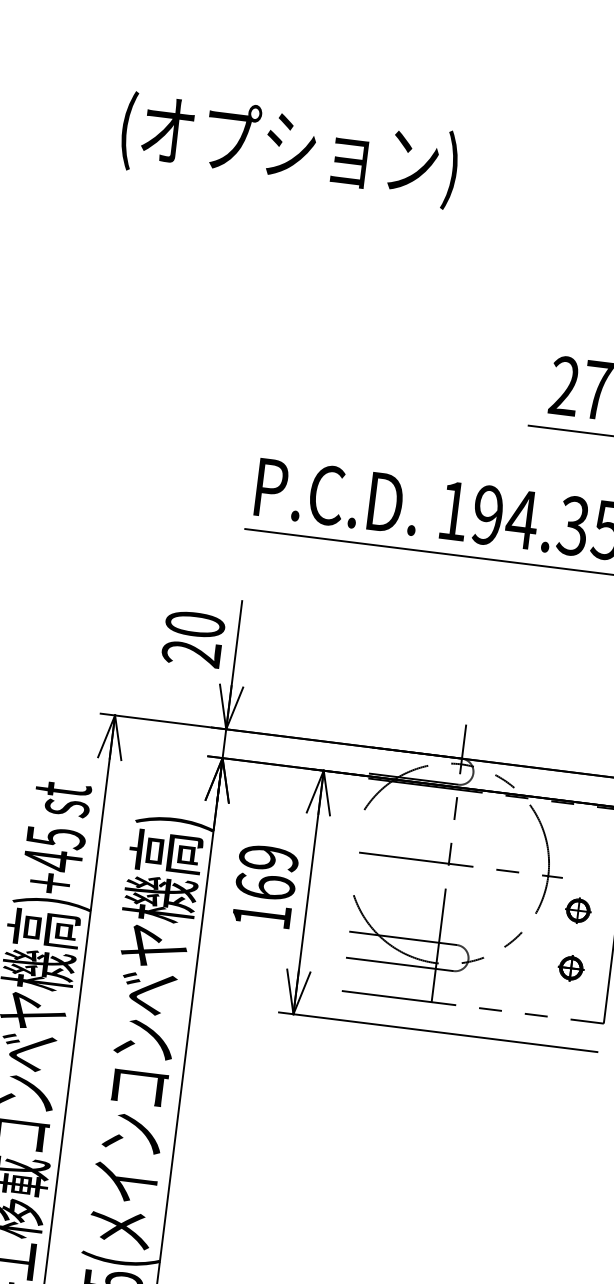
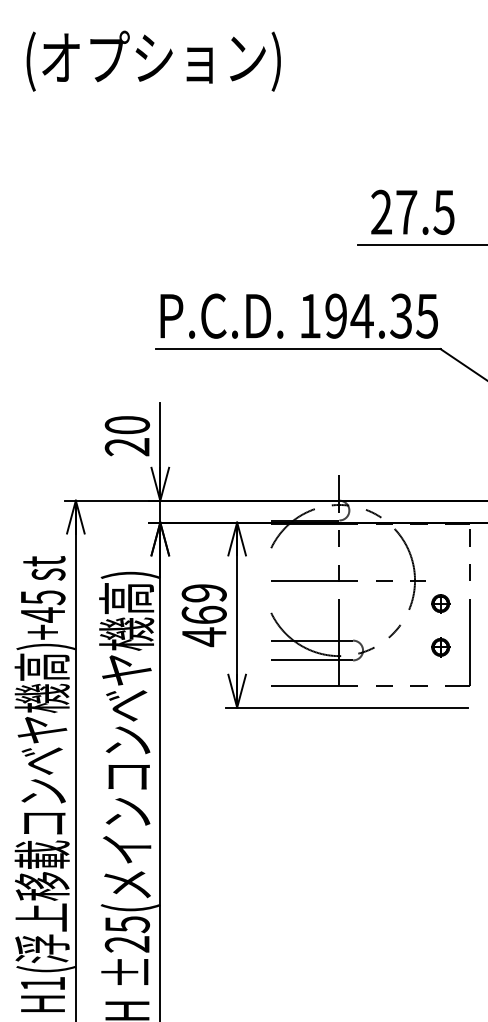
text: (261, 916) -> (204, 637), 169 -> 469

